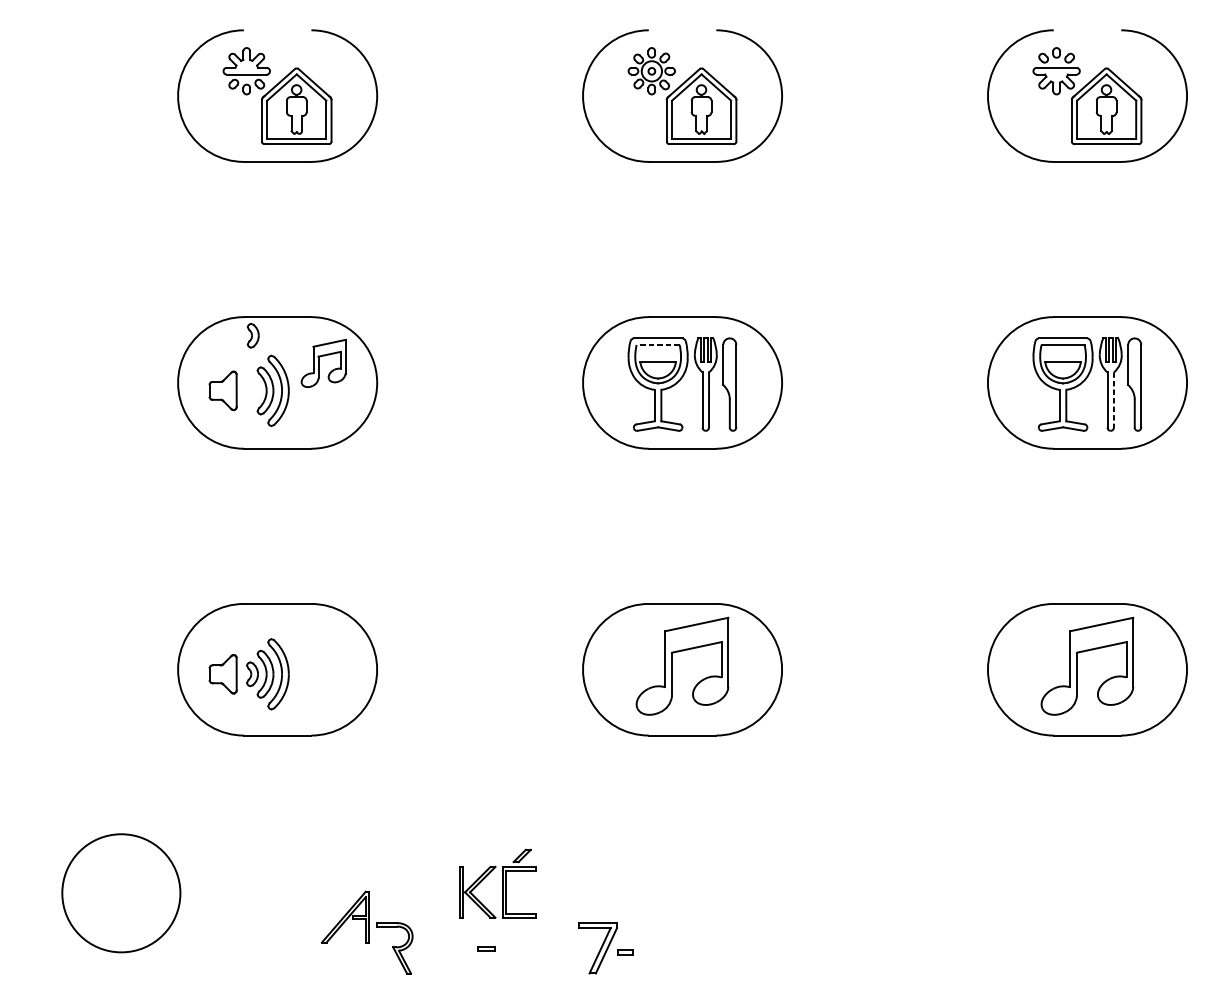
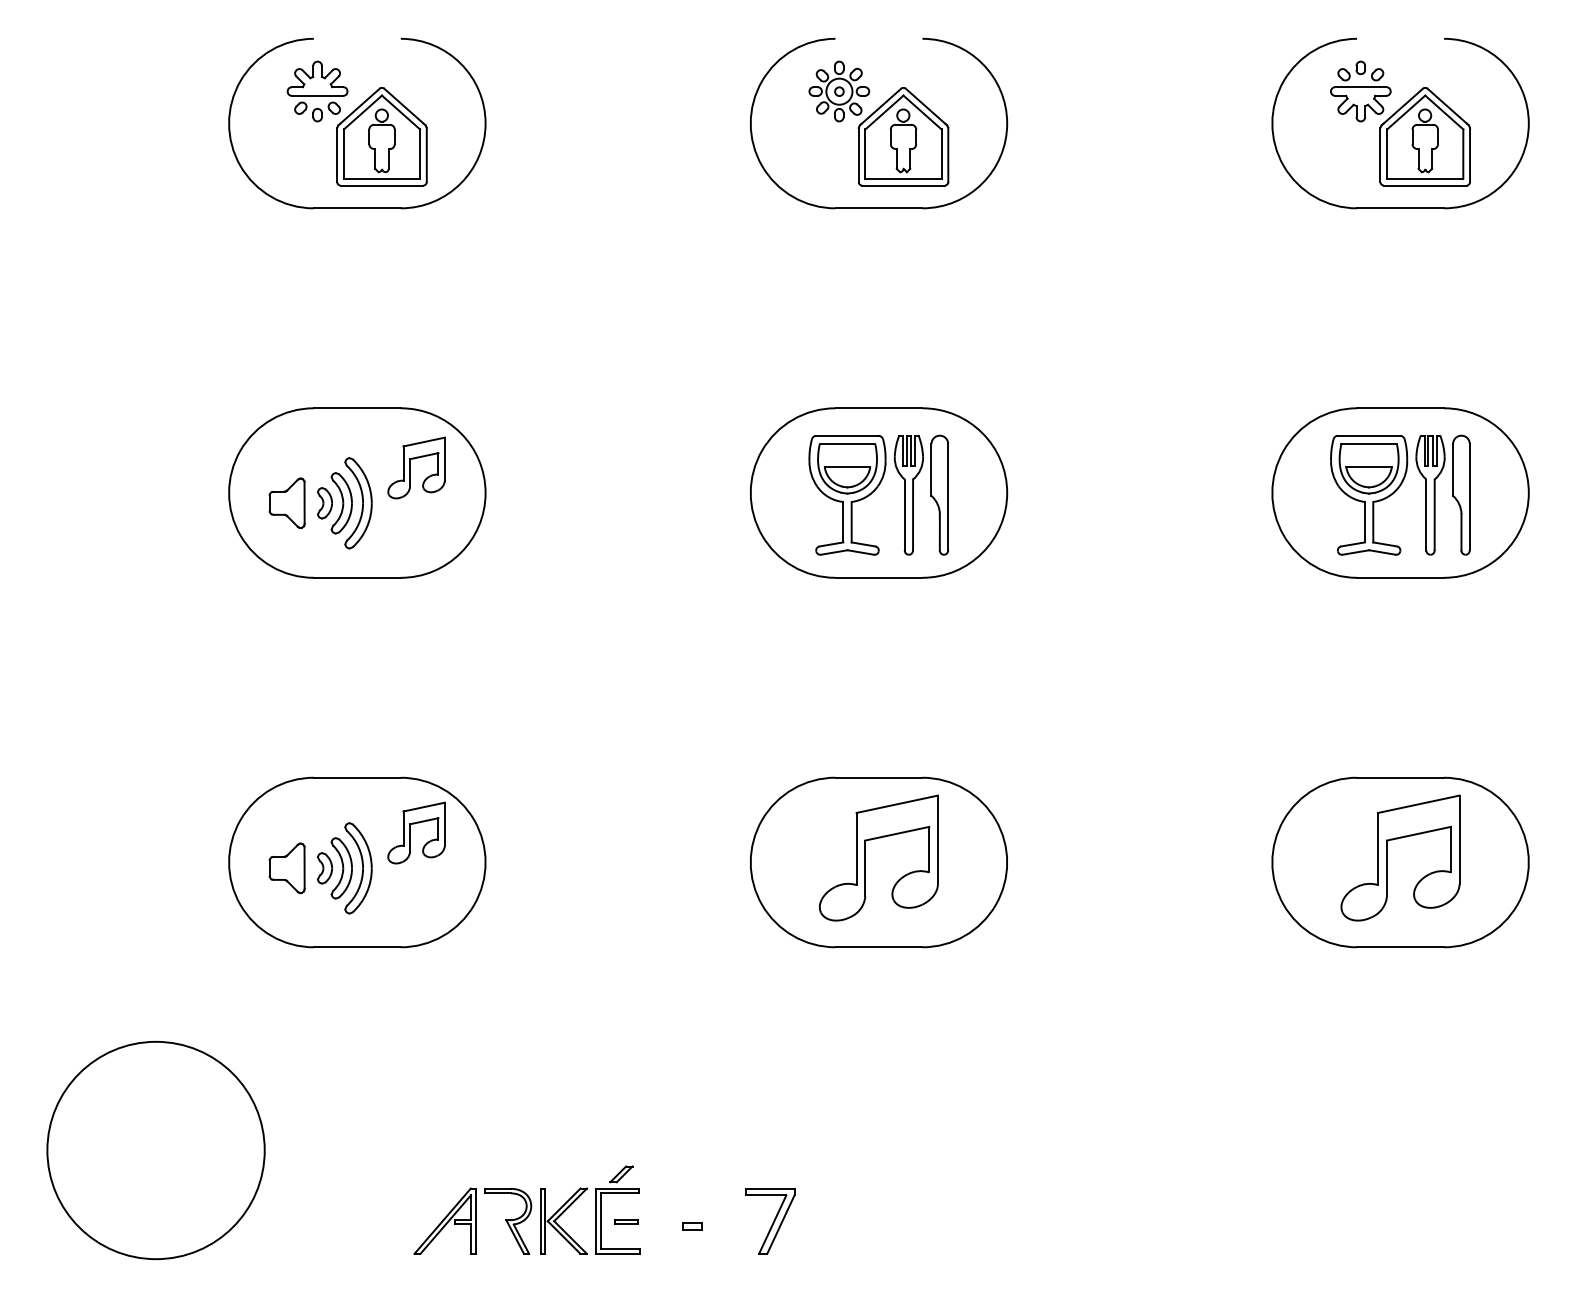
part: (252, 335) -> (324, 503), moved
line: (658, 345) -> (847, 444), dashed -> solid
line: (1113, 400) -> (1434, 515), dashed -> solid
part: (323, 646) -> (416, 832), added
part: (498, 883) -> (590, 1209), moved
circle: (120, 893) -> (155, 1150), size x1.43
part: (345, 916) -> (444, 1220), moved
part: (625, 952) -> (692, 1226), moved

